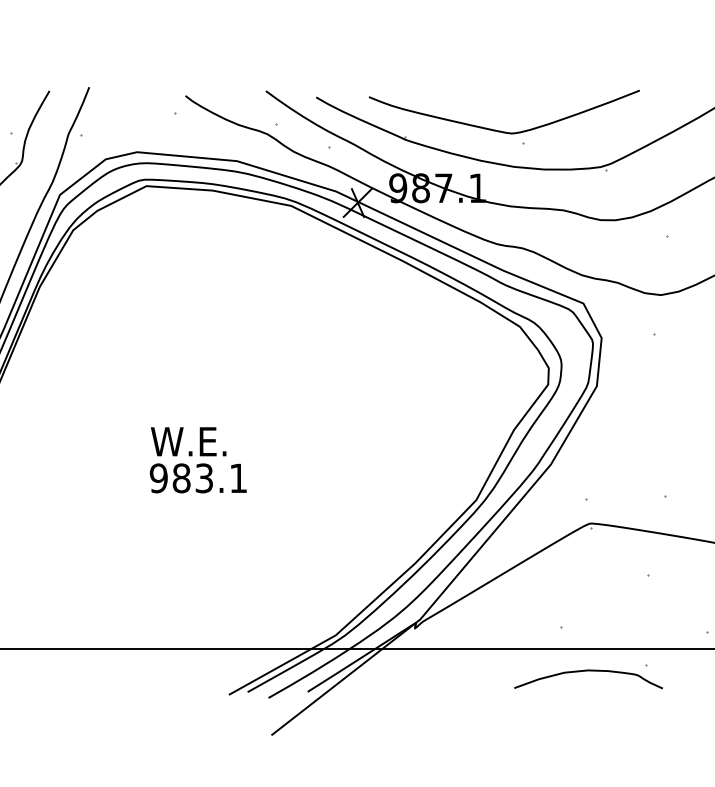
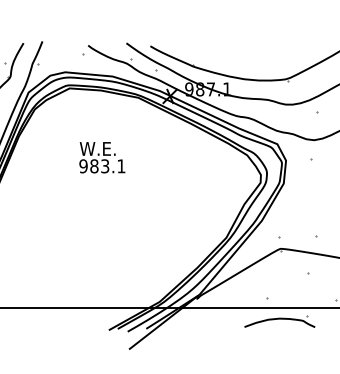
part: (503, 116) -> (239, 55), removed
text: (198, 459) -> (102, 157), moved

